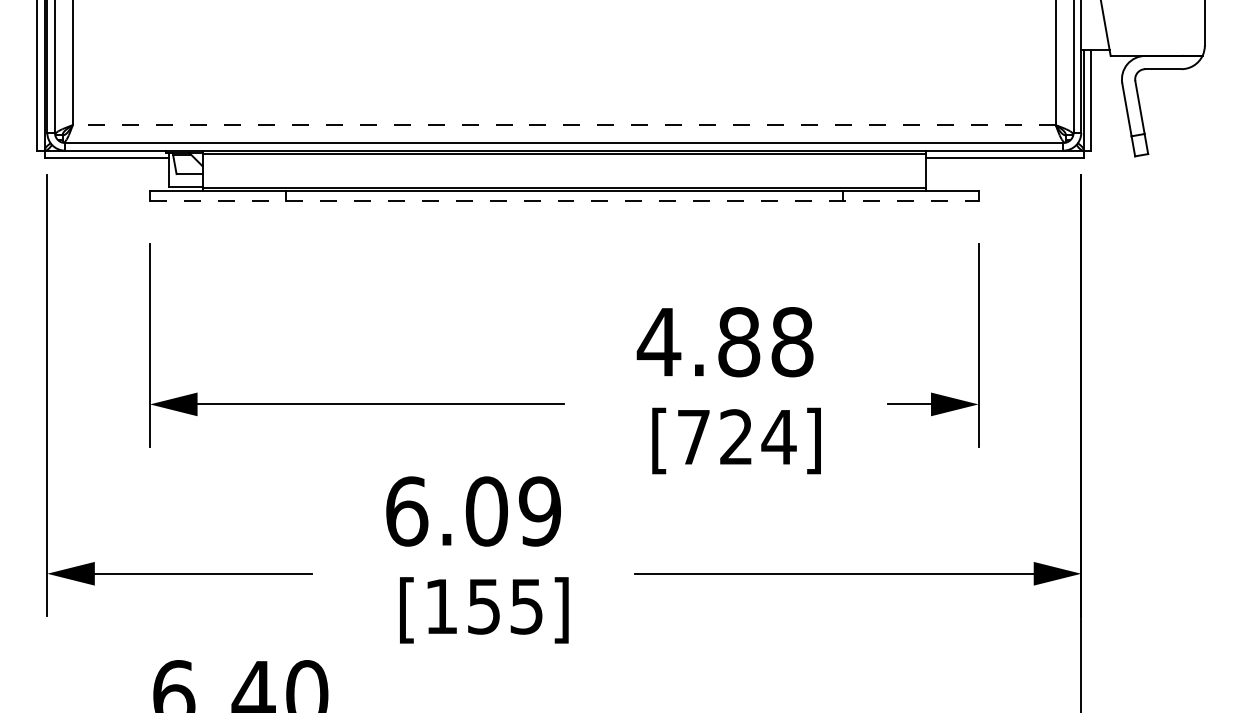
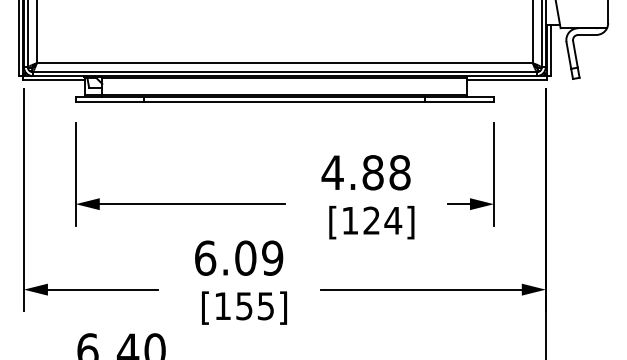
line: (563, 125) -> (284, 63), dashed -> solid
line: (565, 200) -> (285, 101), dashed -> solid
text: (694, 436) -> (350, 220), [724] -> [124]

